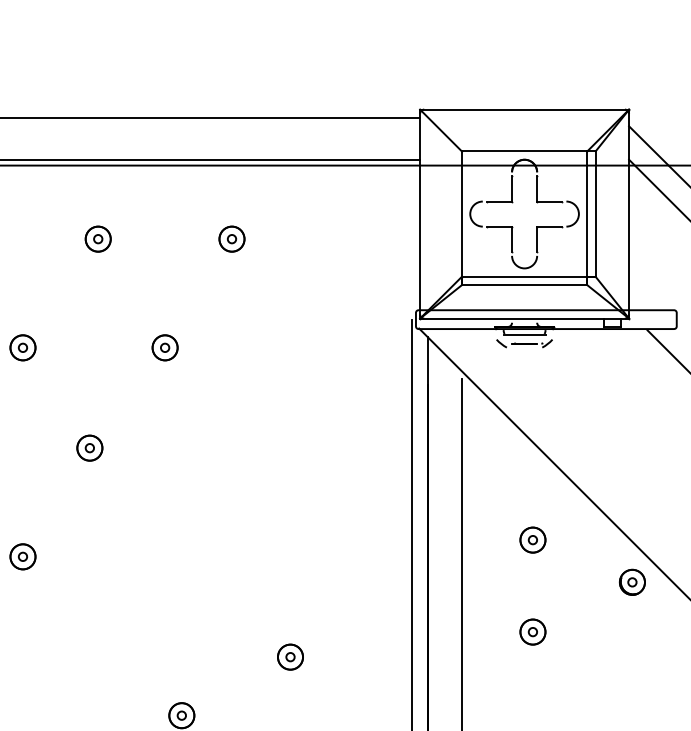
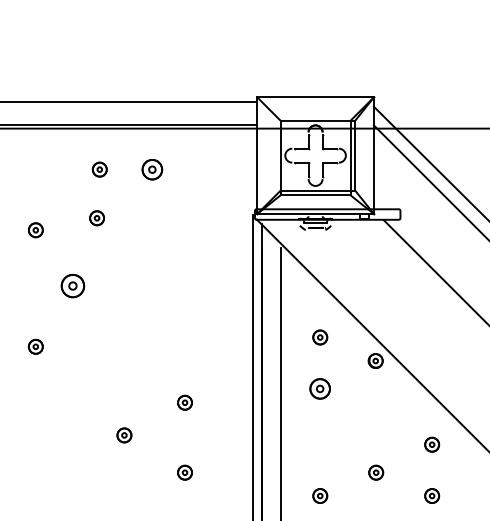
part: (97, 238) -> (99, 169), moved
part: (232, 238) -> (152, 169), size x1.4
part: (164, 348) -> (96, 218), moved
part: (90, 448) -> (73, 286), size x1.6
part: (533, 631) -> (320, 388), size x1.4

